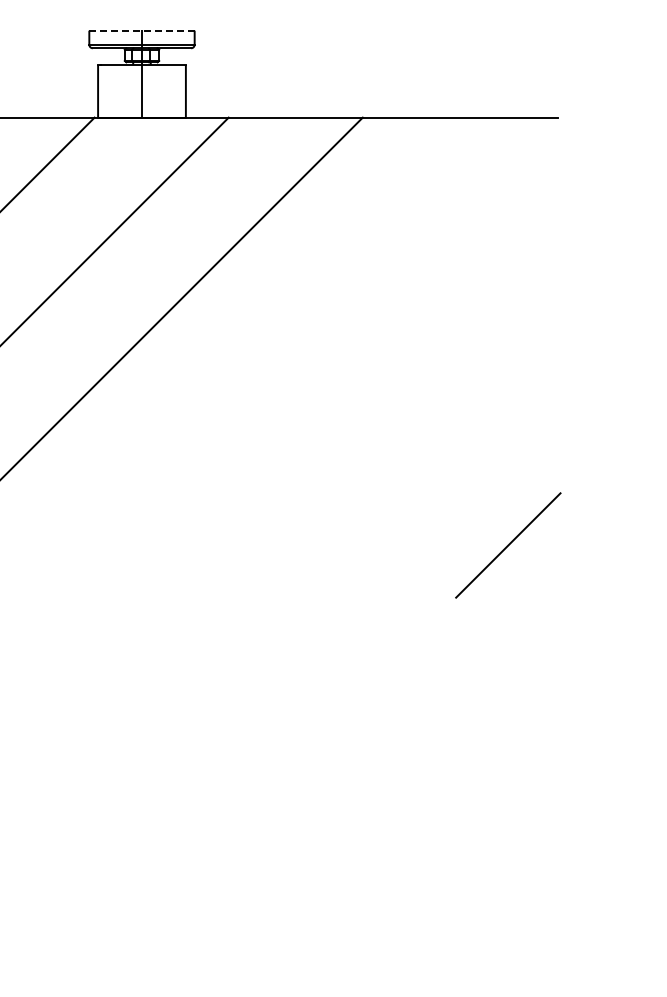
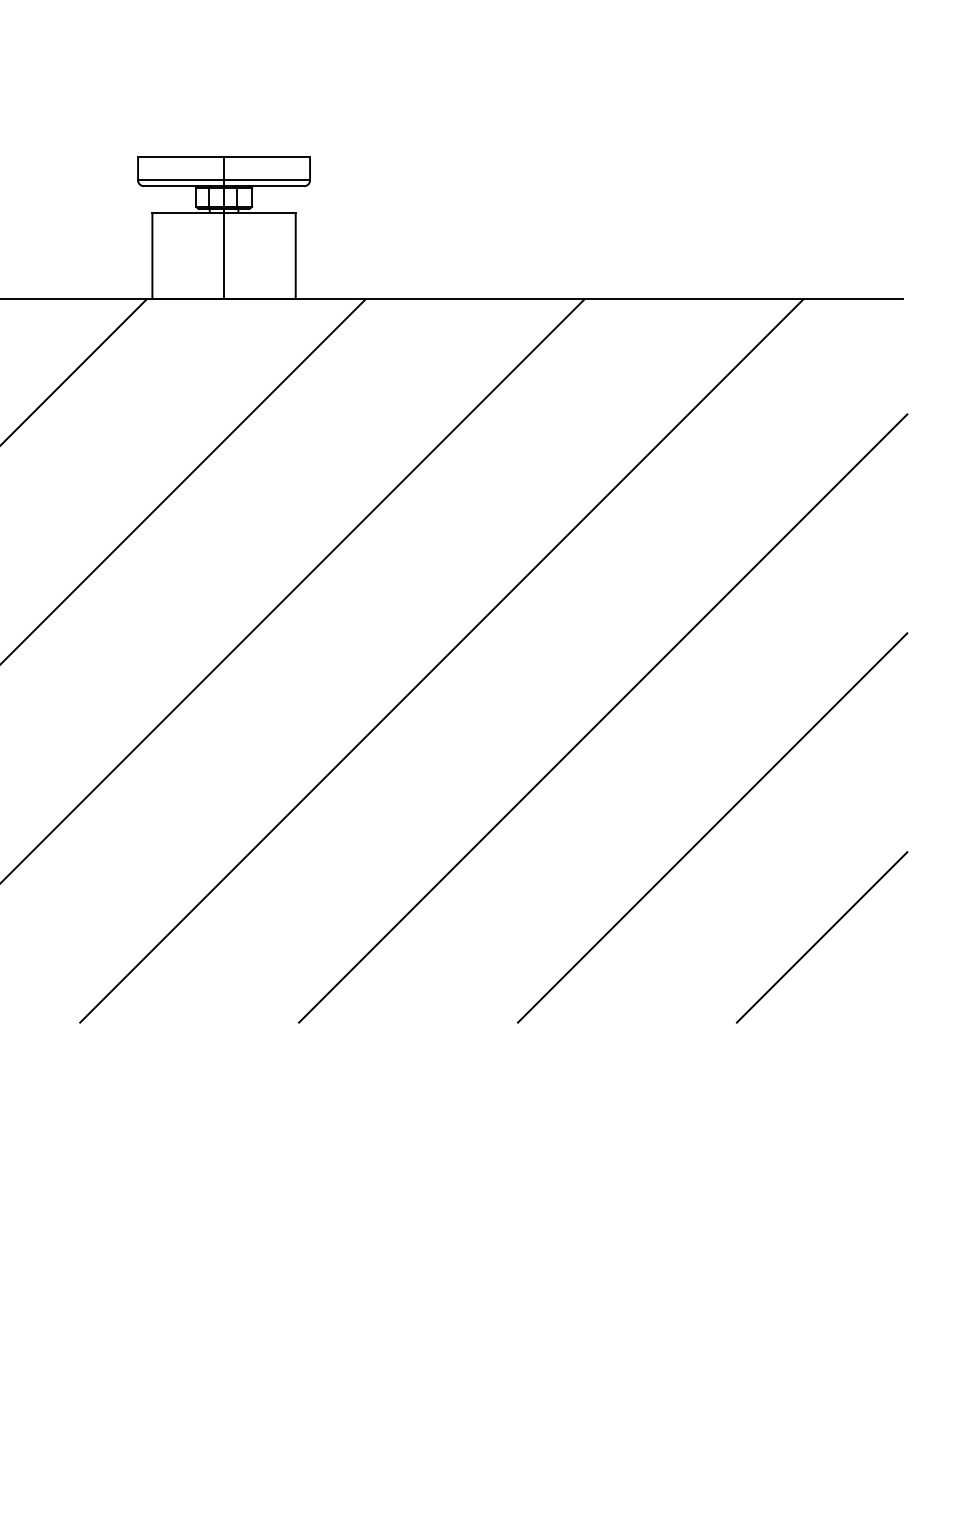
line: (141, 30) -> (223, 157), dashed -> solid
line: (274, 338) -> (440, 659), added
line: (373, 374) -> (601, 718), added
line: (441, 441) -> (713, 828), added
line: (508, 545) -> (822, 937), moved

